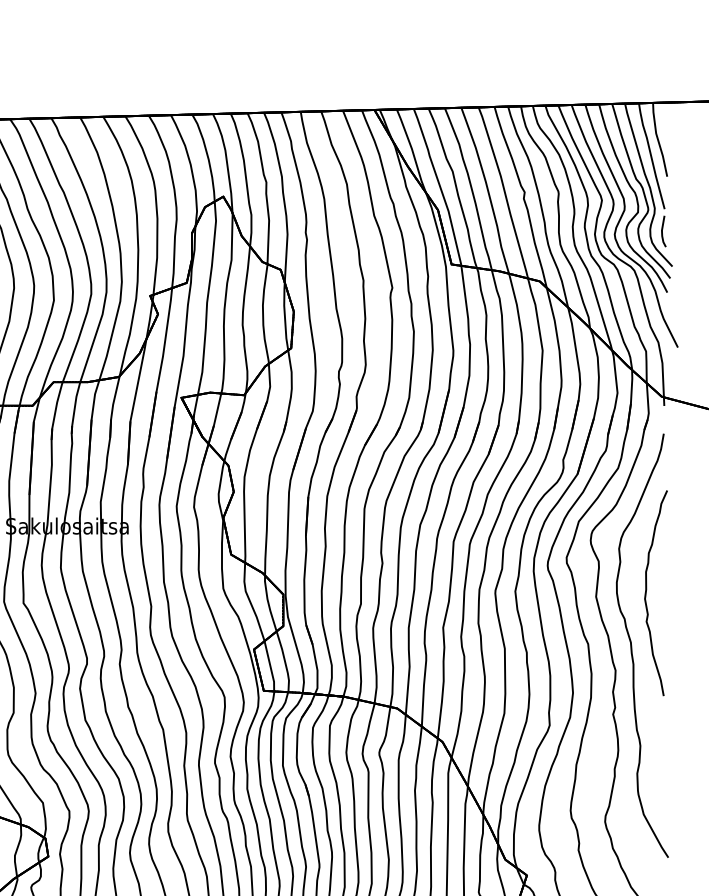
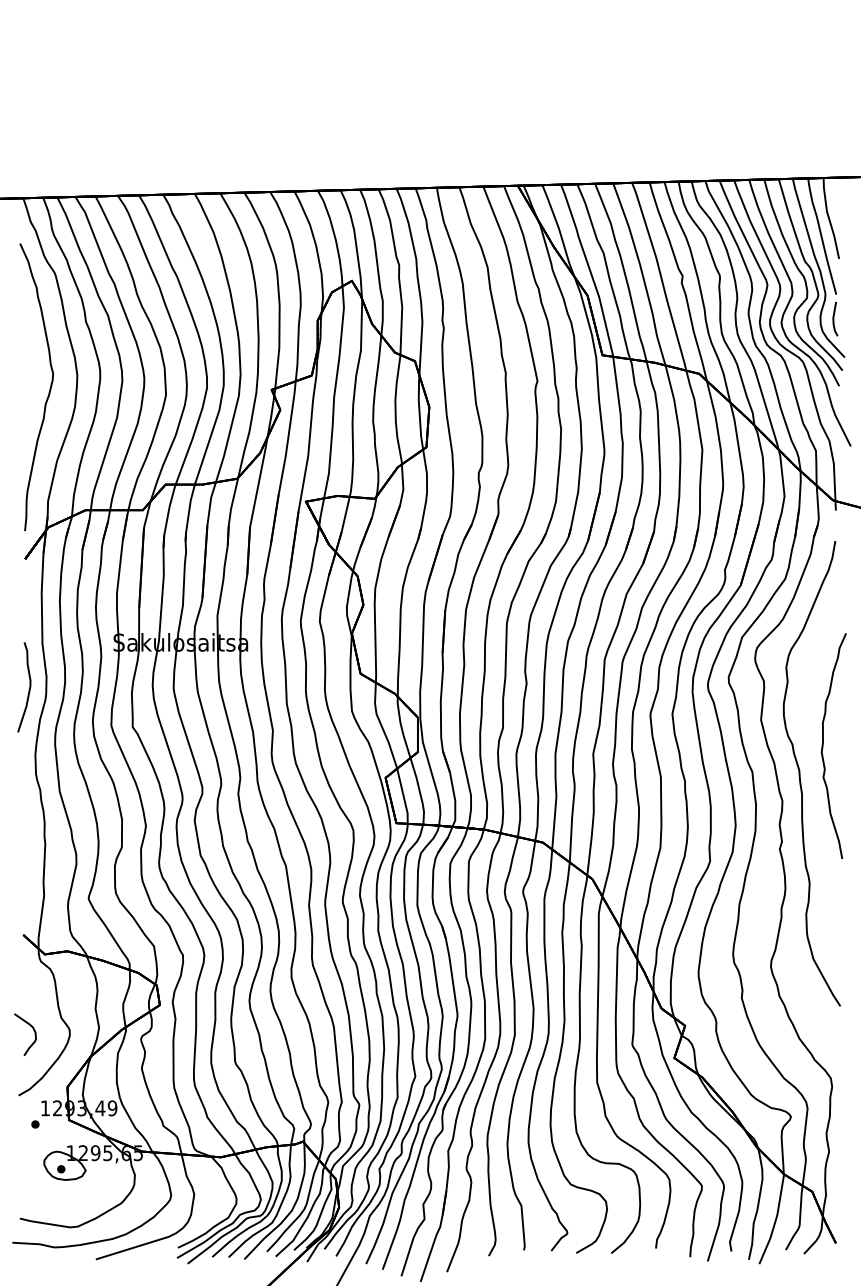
curve: (646, 592) -> (823, 745), moved

